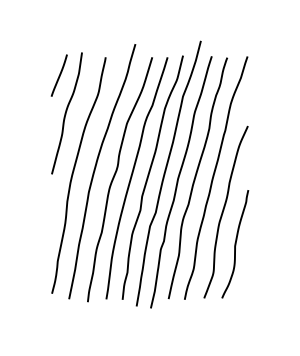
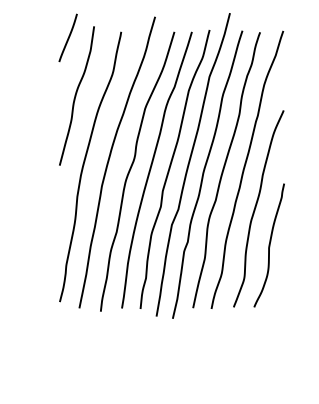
line: (58, 75) -> (67, 37), moved

